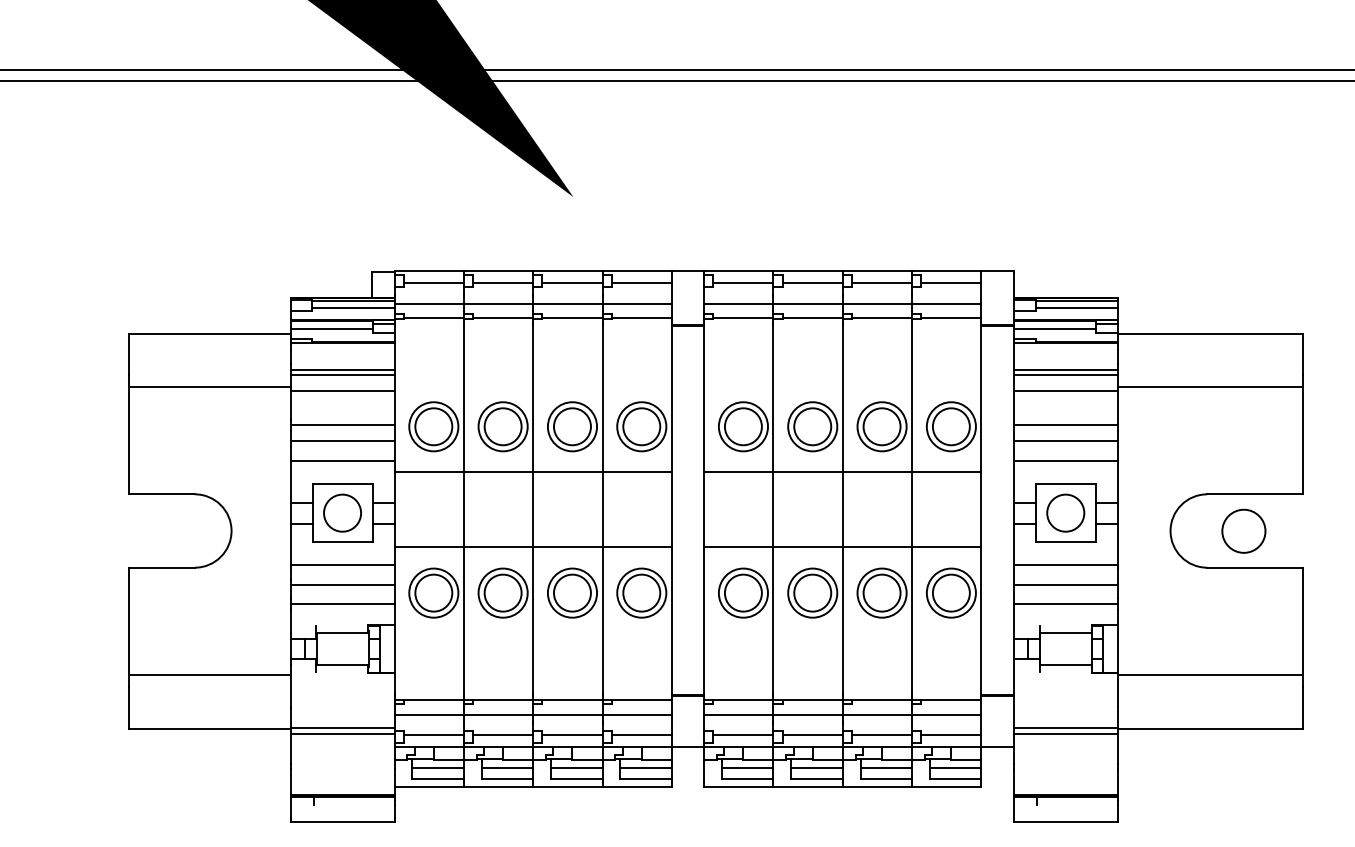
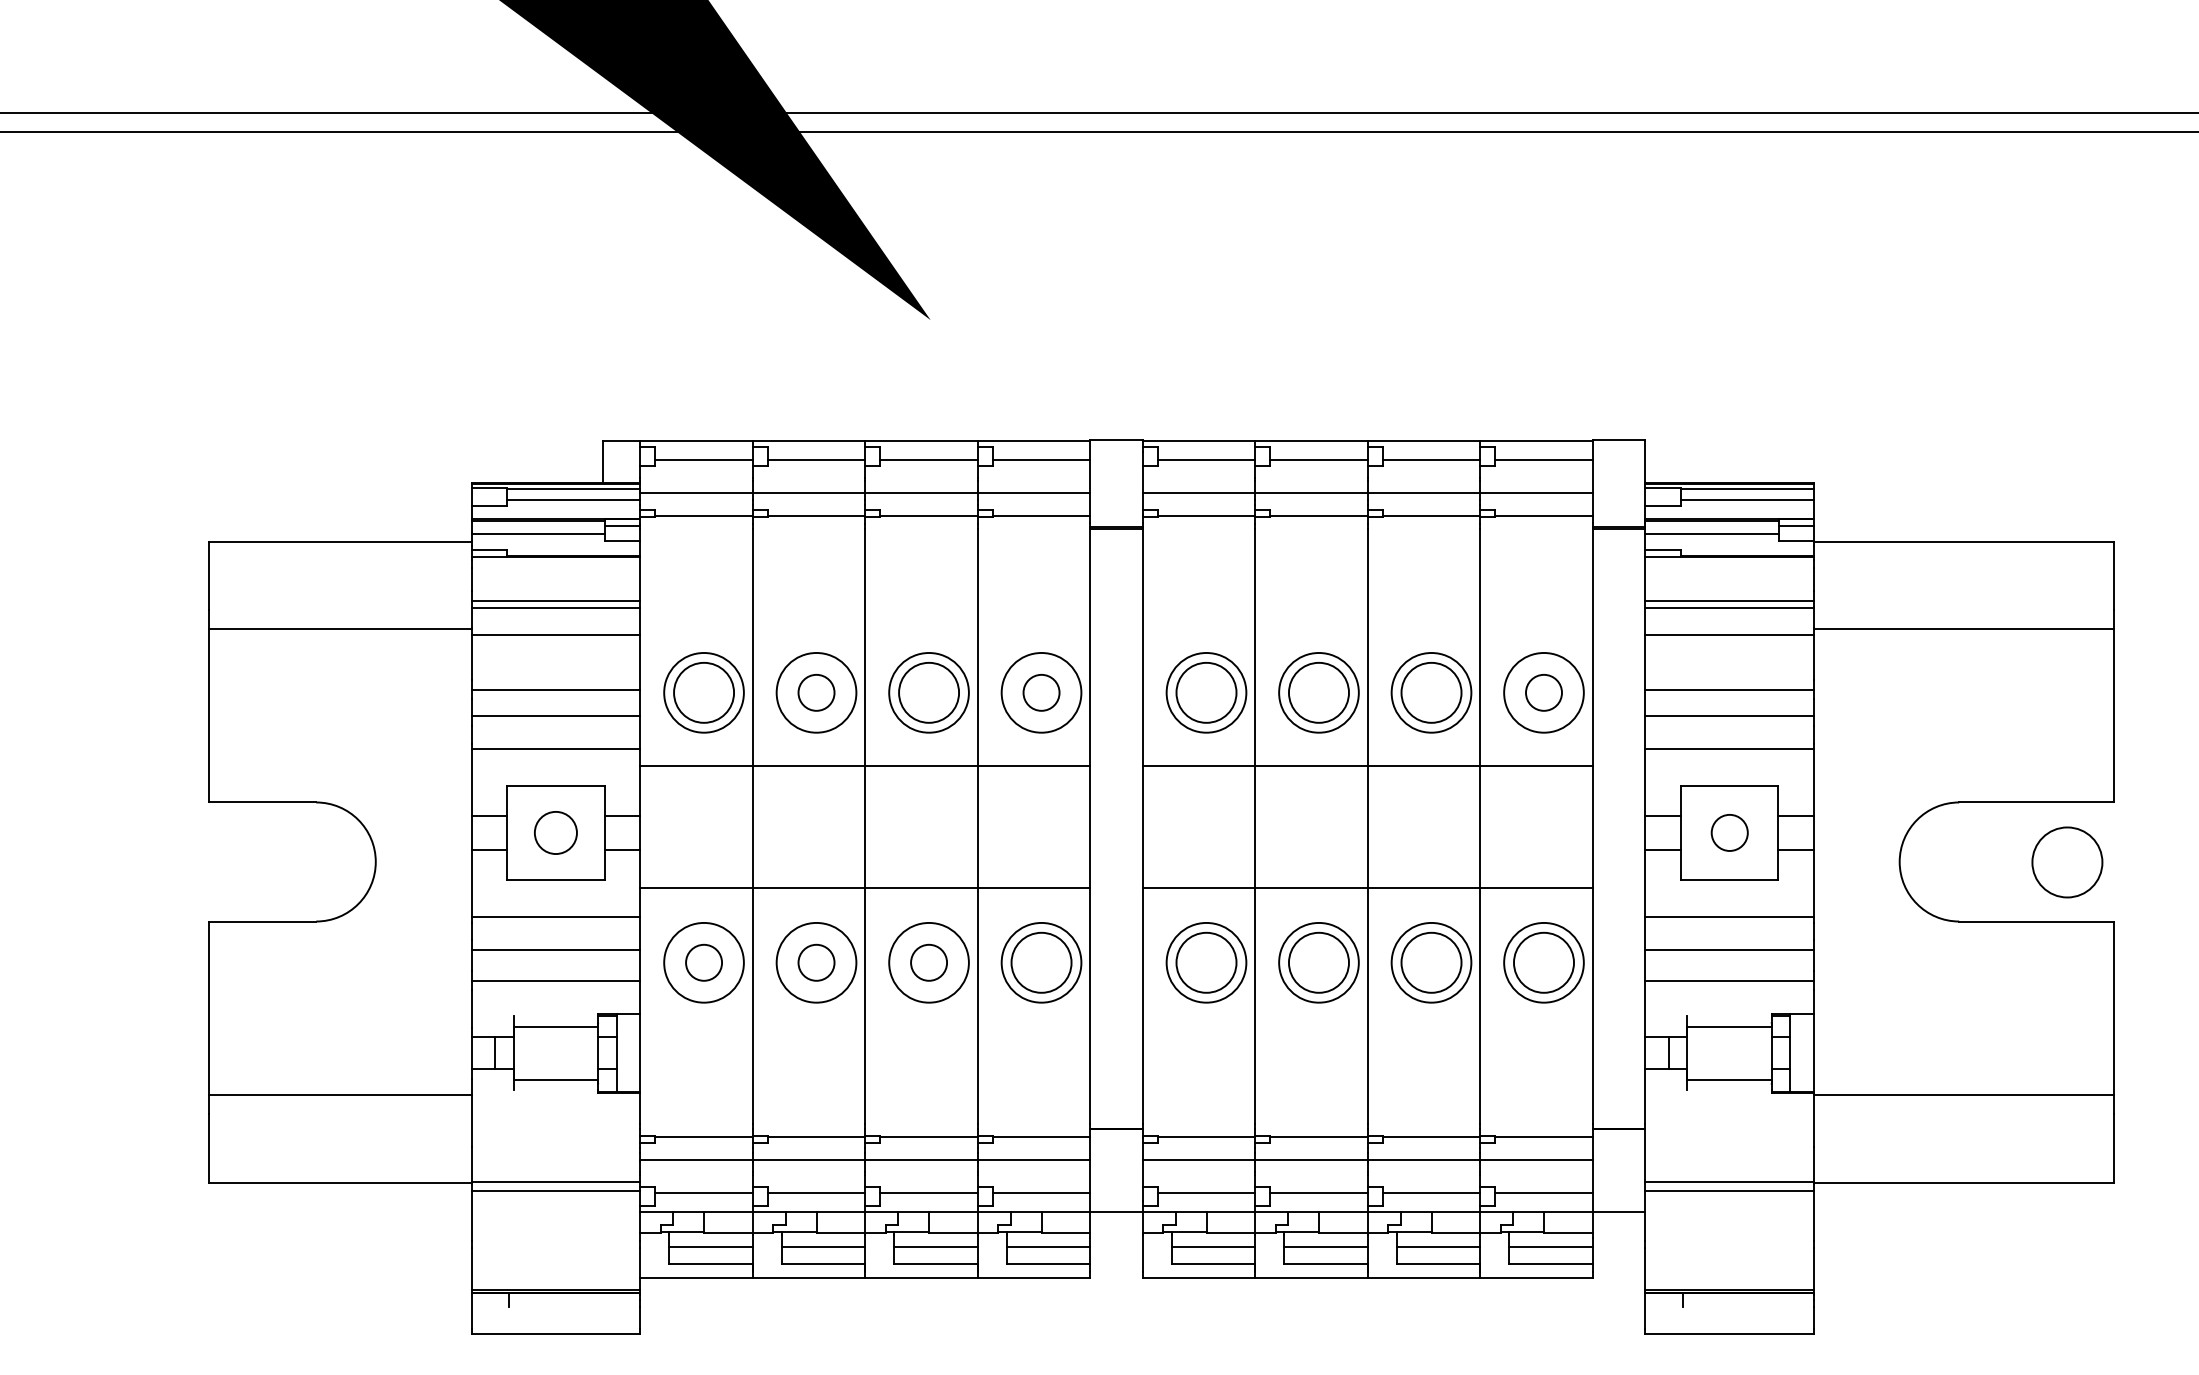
circle: (502, 426) -> (815, 692), size x0.6
circle: (641, 426) -> (1041, 692), size x0.6
circle: (950, 426) -> (1542, 692), size x0.6
circle: (342, 512) -> (555, 831), size x0.7
circle: (1065, 512) -> (1729, 831), size x0.6
circle: (1243, 530) -> (2066, 861), moved
circle: (433, 592) -> (703, 961), size x0.6
circle: (502, 592) -> (815, 961), size x0.6
circle: (571, 592) -> (927, 961), size x0.6

